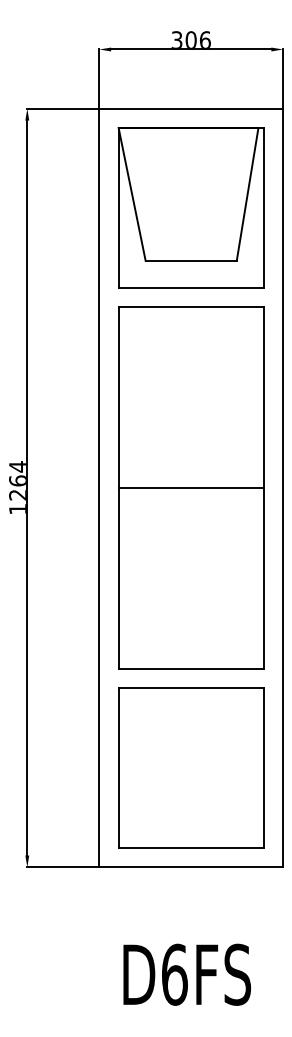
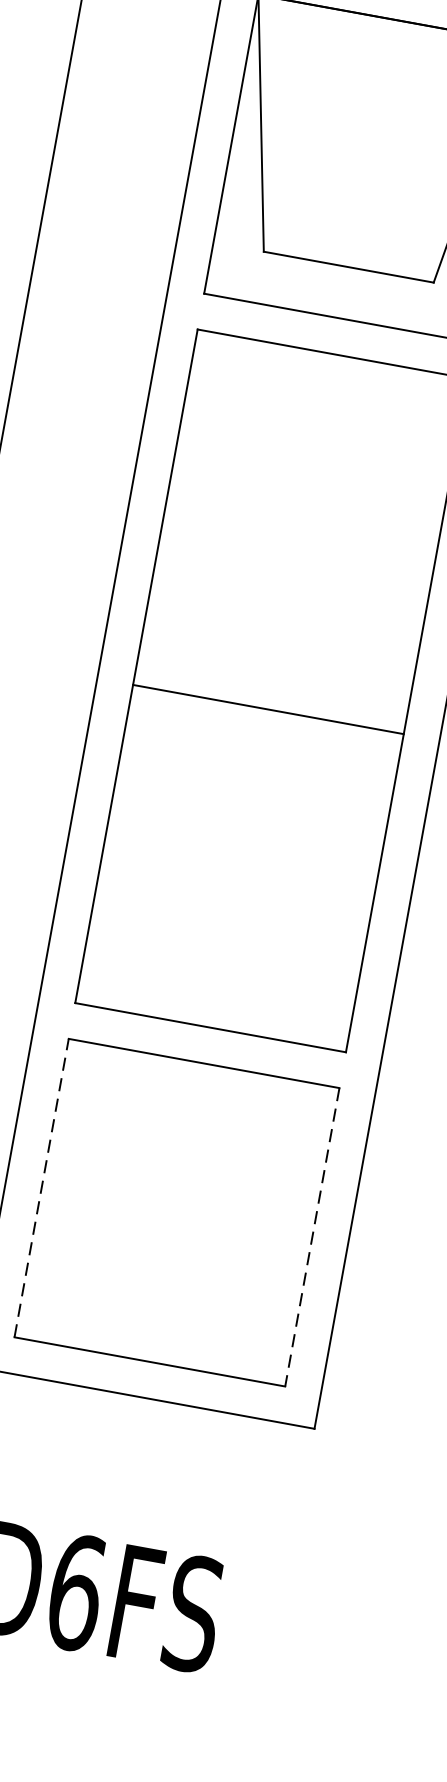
line: (190, 488) -> (266, 710), moved
line: (118, 767) -> (41, 1187), solid -> dashed
line: (263, 768) -> (311, 1238), solid -> dashed

